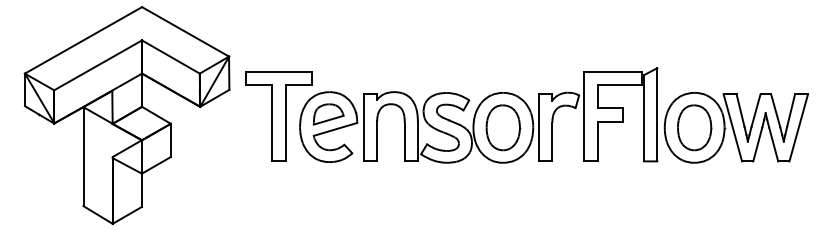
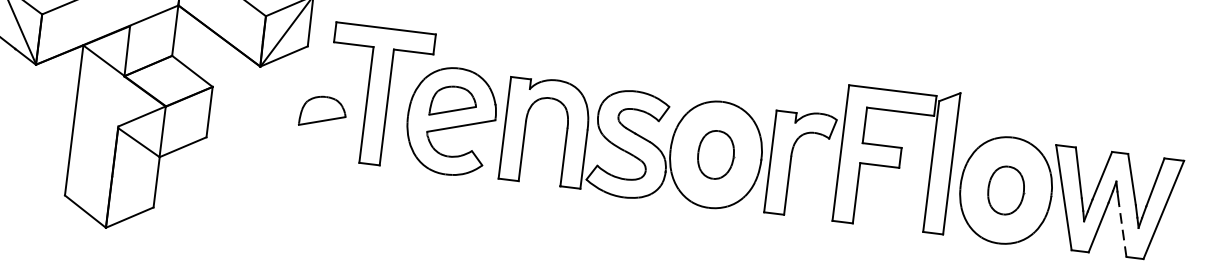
part: (503, 127) -> (716, 154), size x0.7
part: (694, 127) -> (1005, 189), size x0.7
part: (244, 131) -> (322, 112), added
line: (773, 144) -> (1122, 230), solid -> dashed

